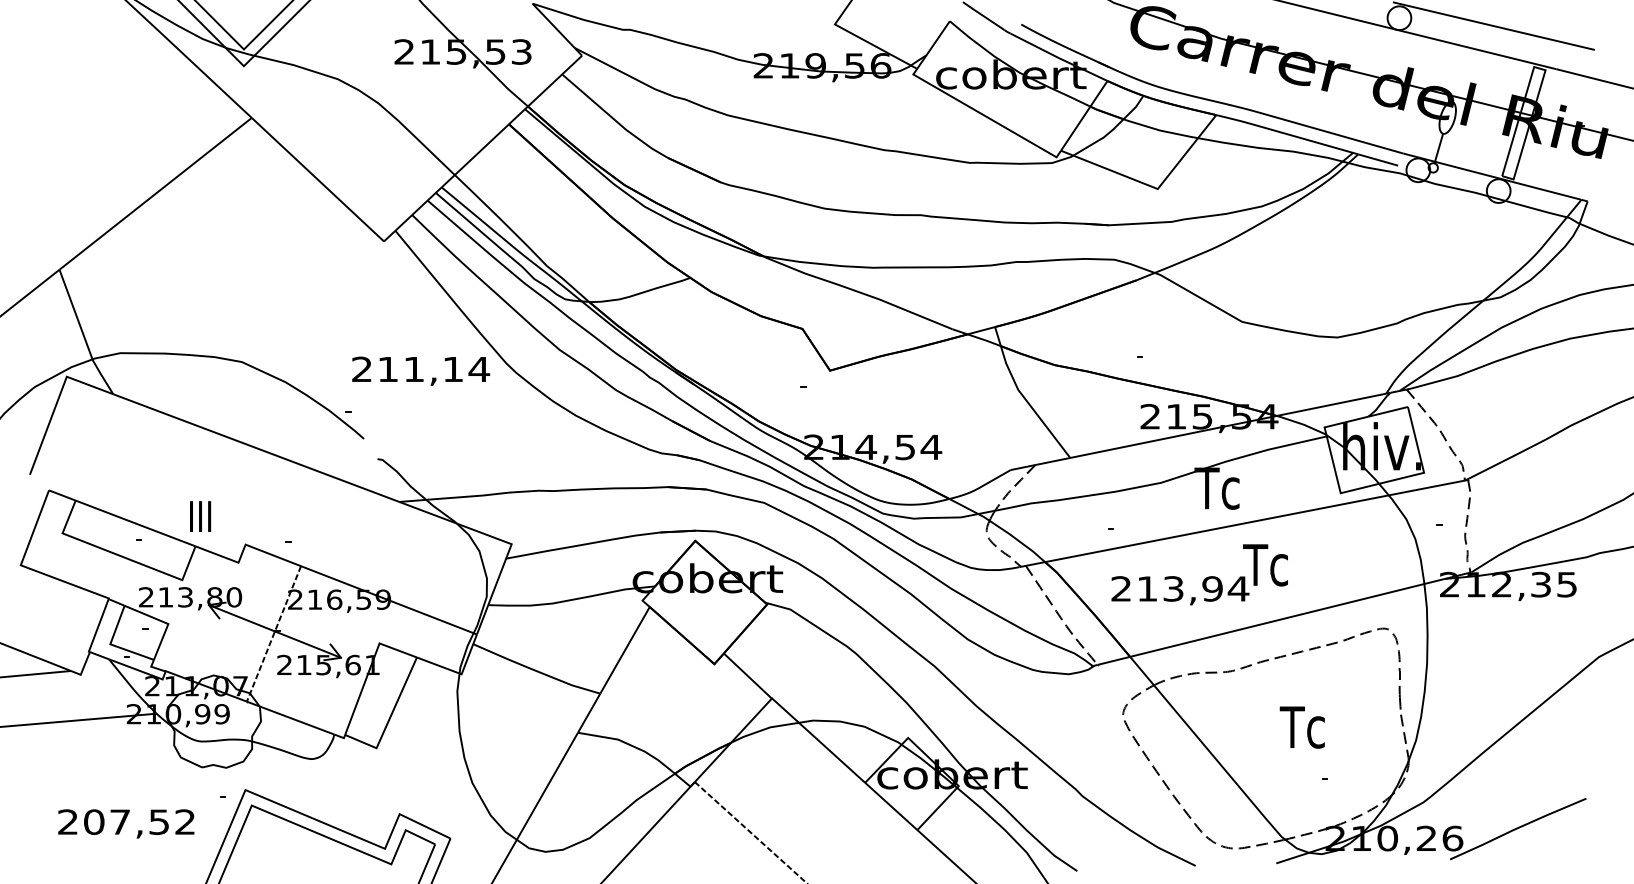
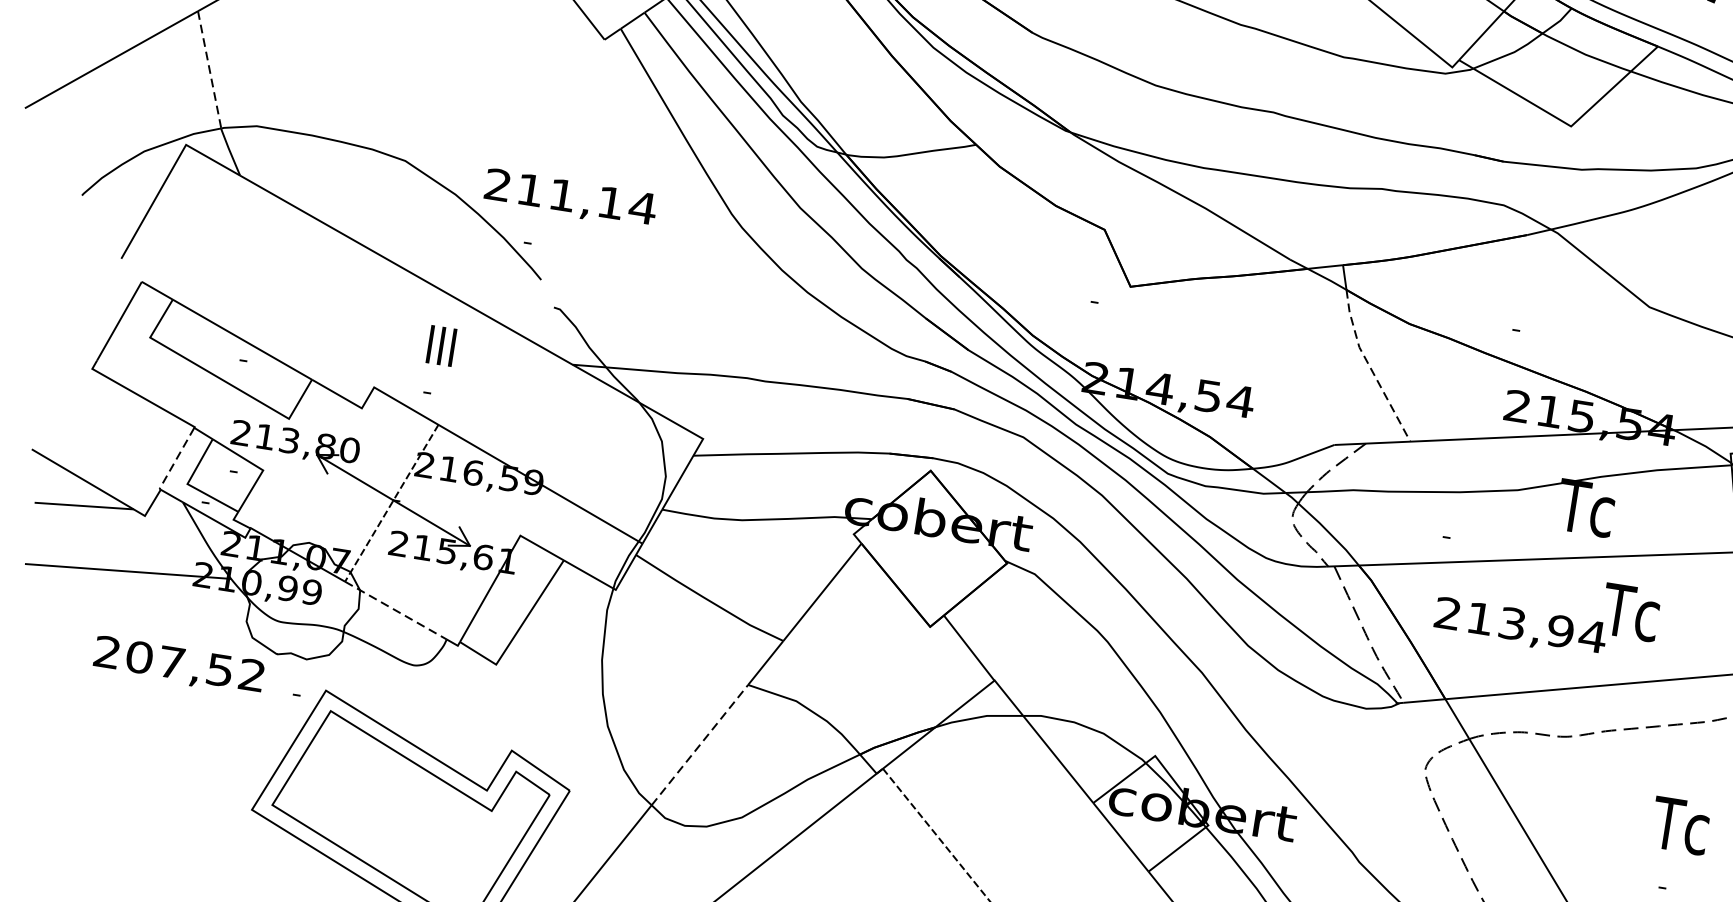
line: (76, 314) -> (210, 69), solid -> dashed
text: (421, 370) -> (571, 197), moved
line: (1029, 404) -> (1370, 367), solid -> dashed
text: (200, 516) -> (441, 345), moved
line: (98, 626) -> (176, 459), solid -> dashed
line: (290, 718) -> (395, 611), solid -> dashed
text: (1301, 727) -> (1679, 825), moved
line: (547, 786) -> (699, 745), solid -> dashed
text: (126, 823) -> (179, 665), moved

